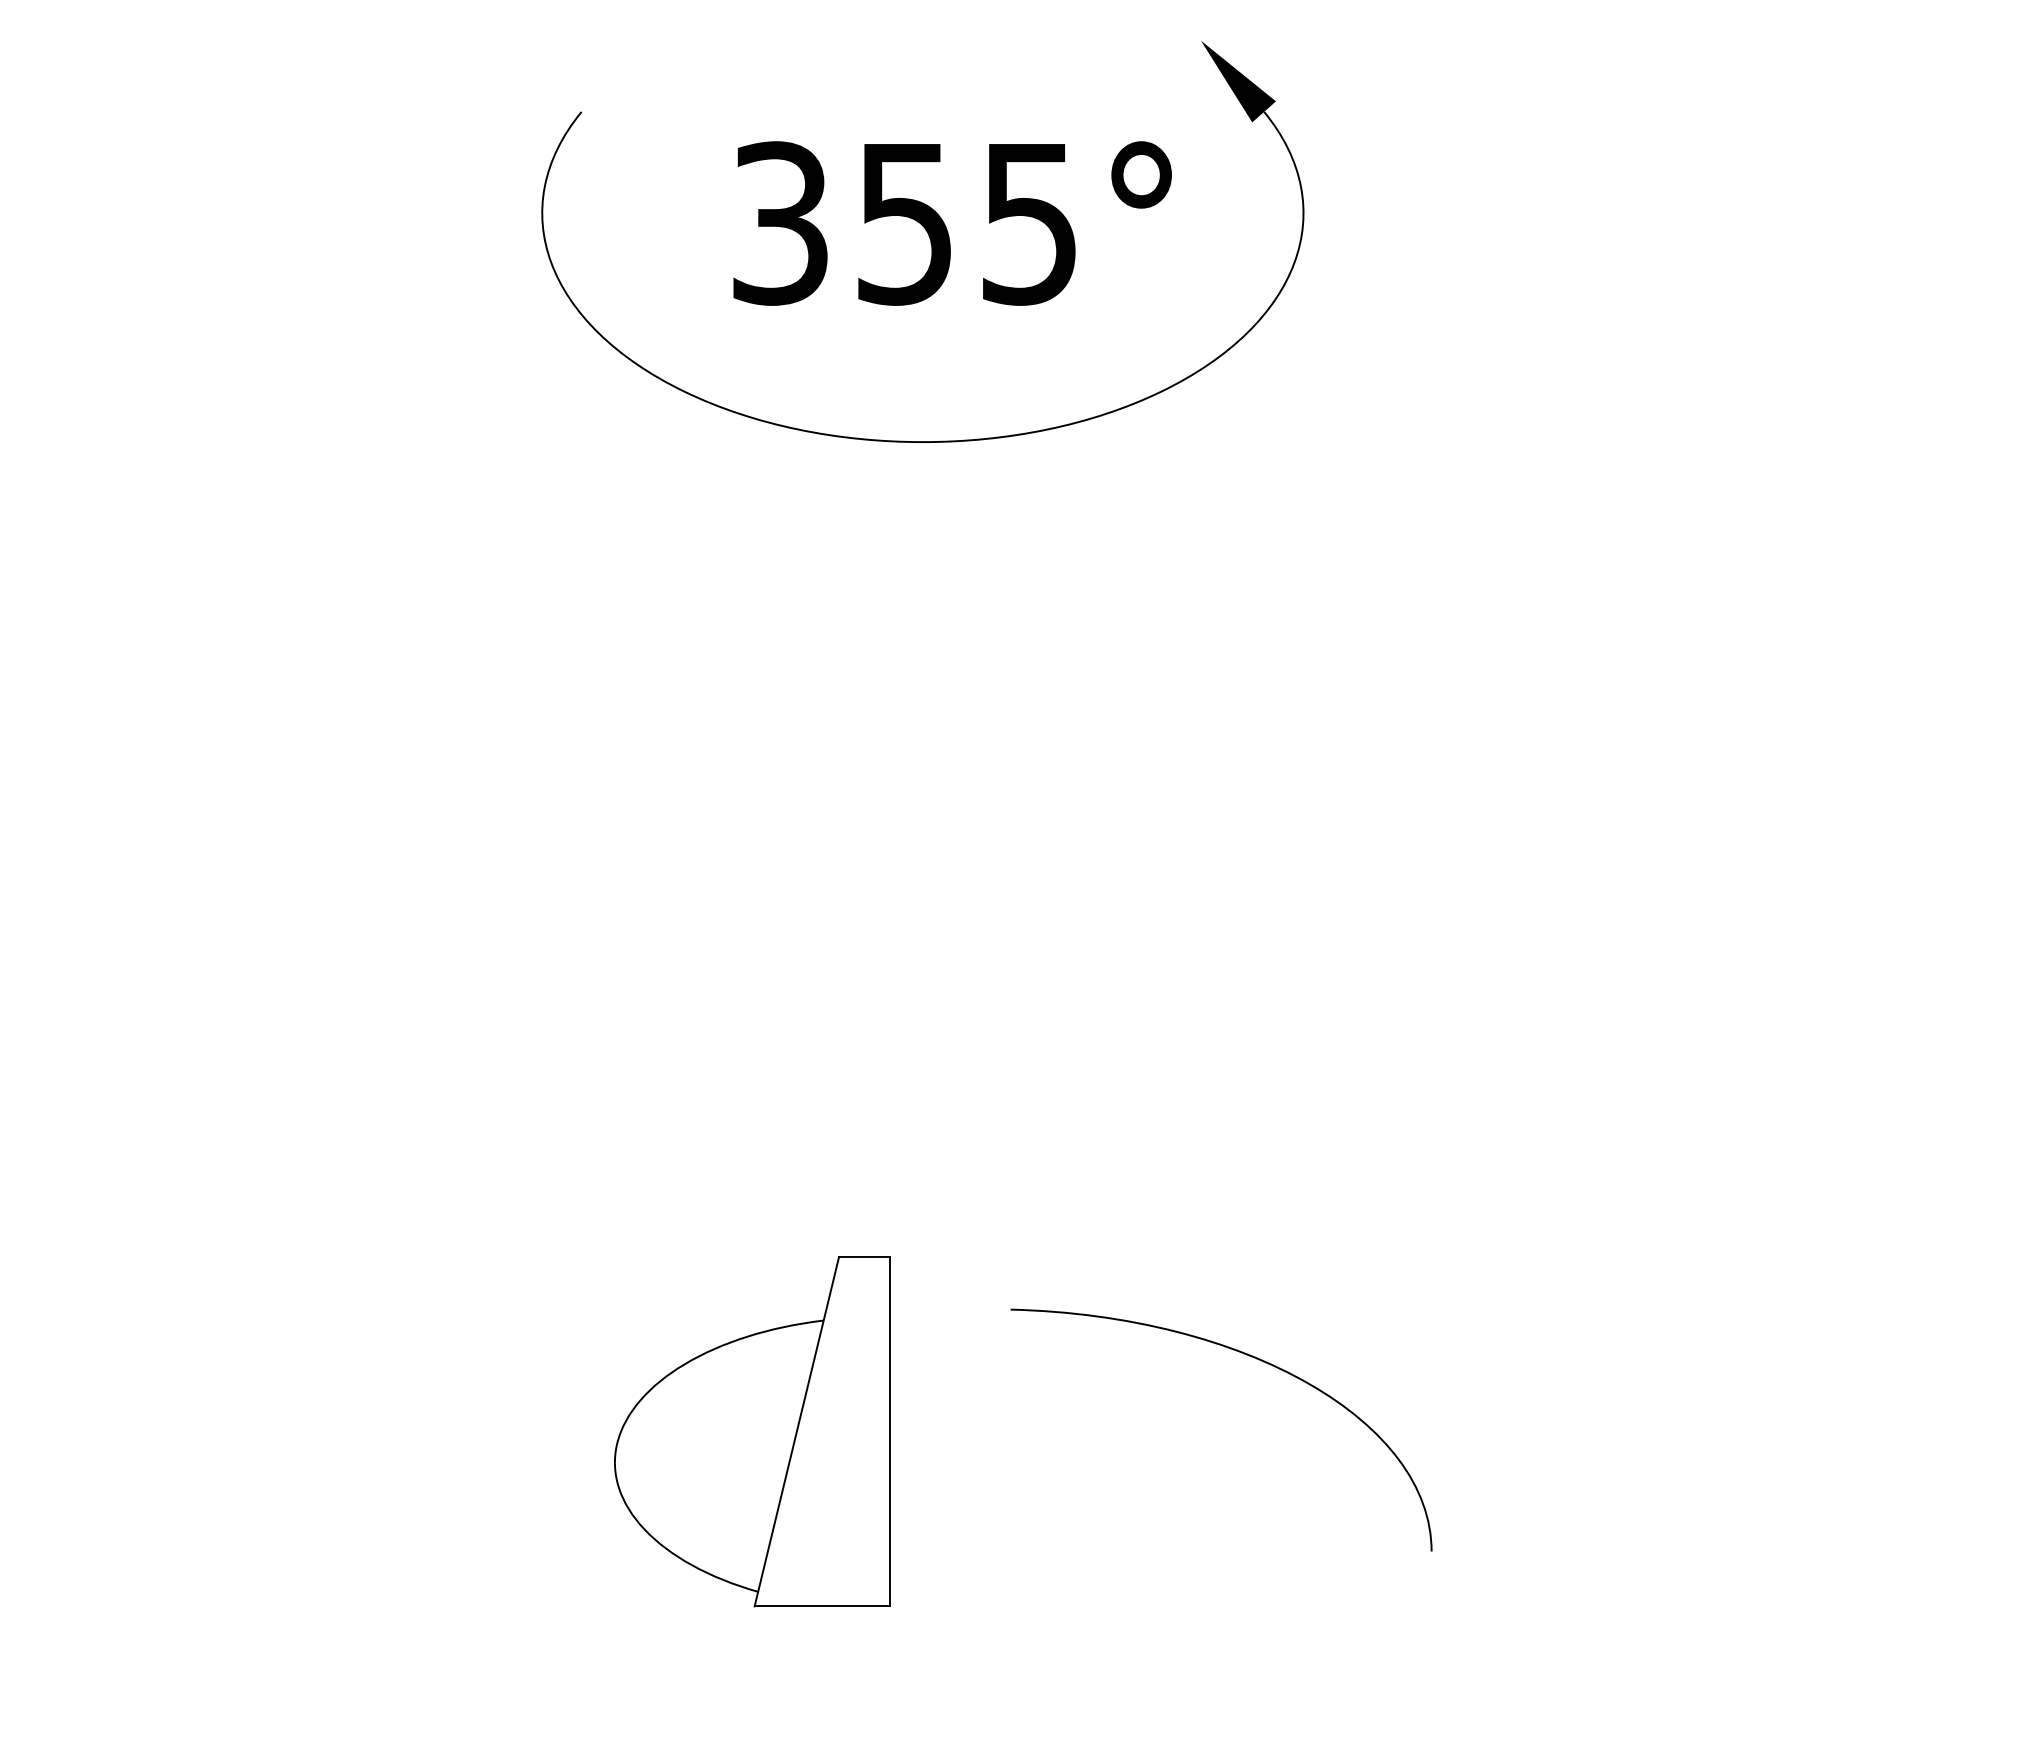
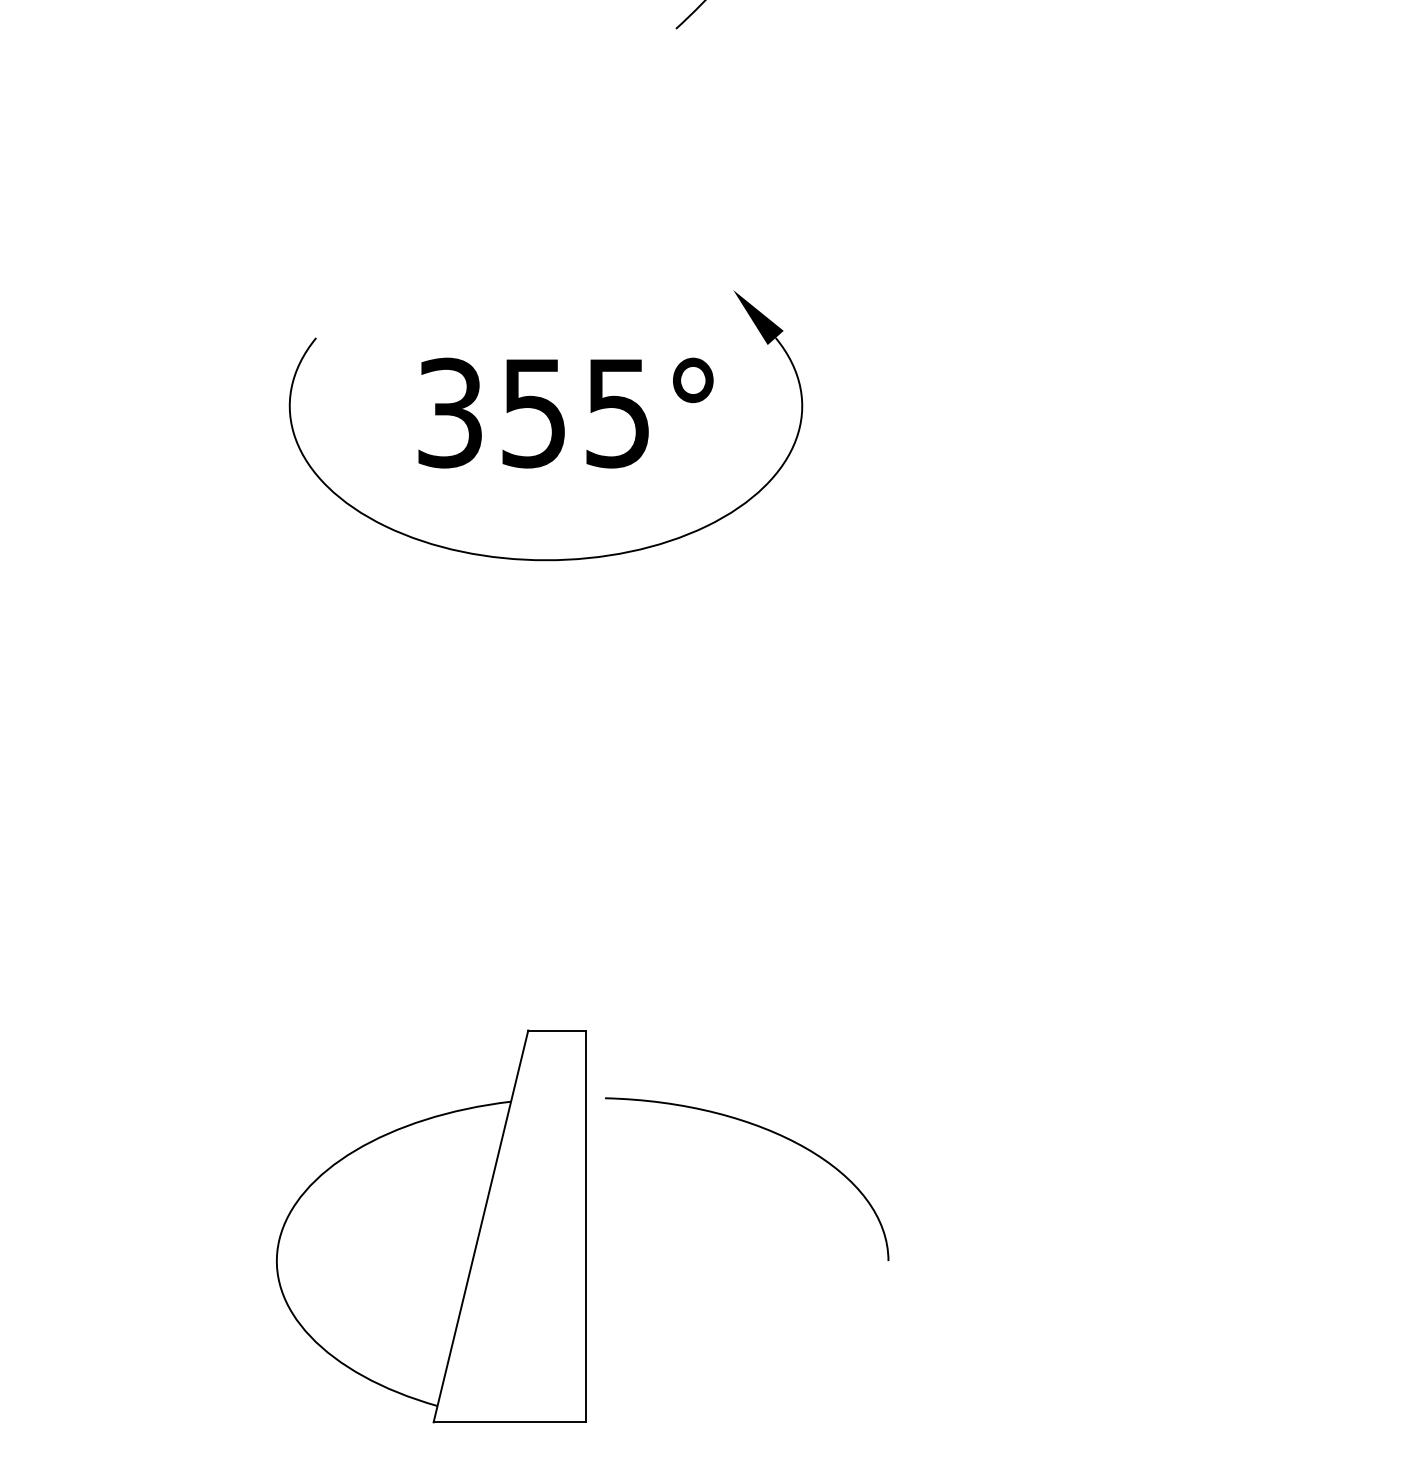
curve: (1253, 1359) -> (768, 1131), moved
part: (752, 1431) -> (431, 1226), size x1.67

